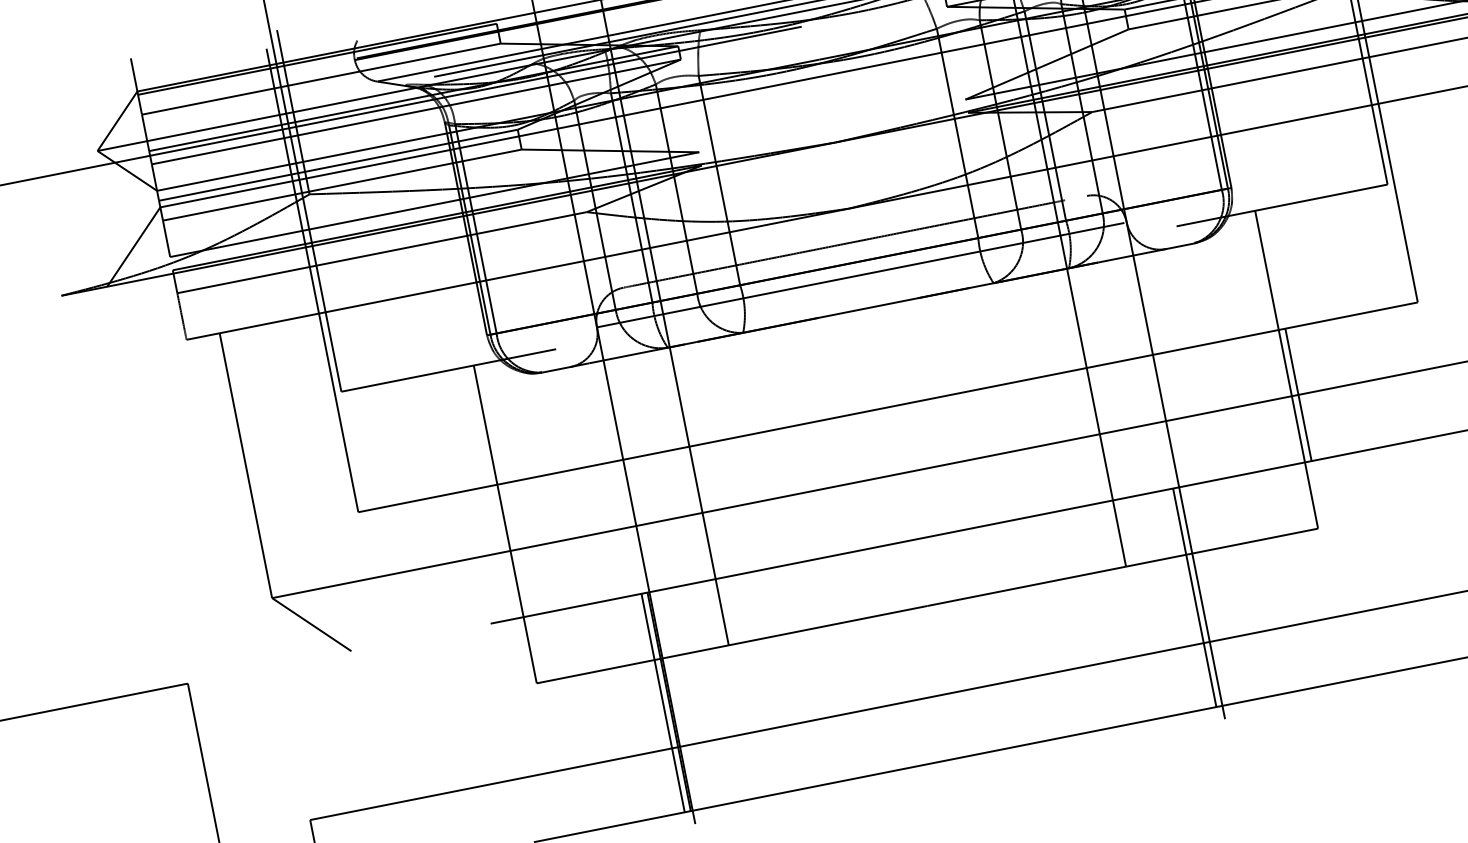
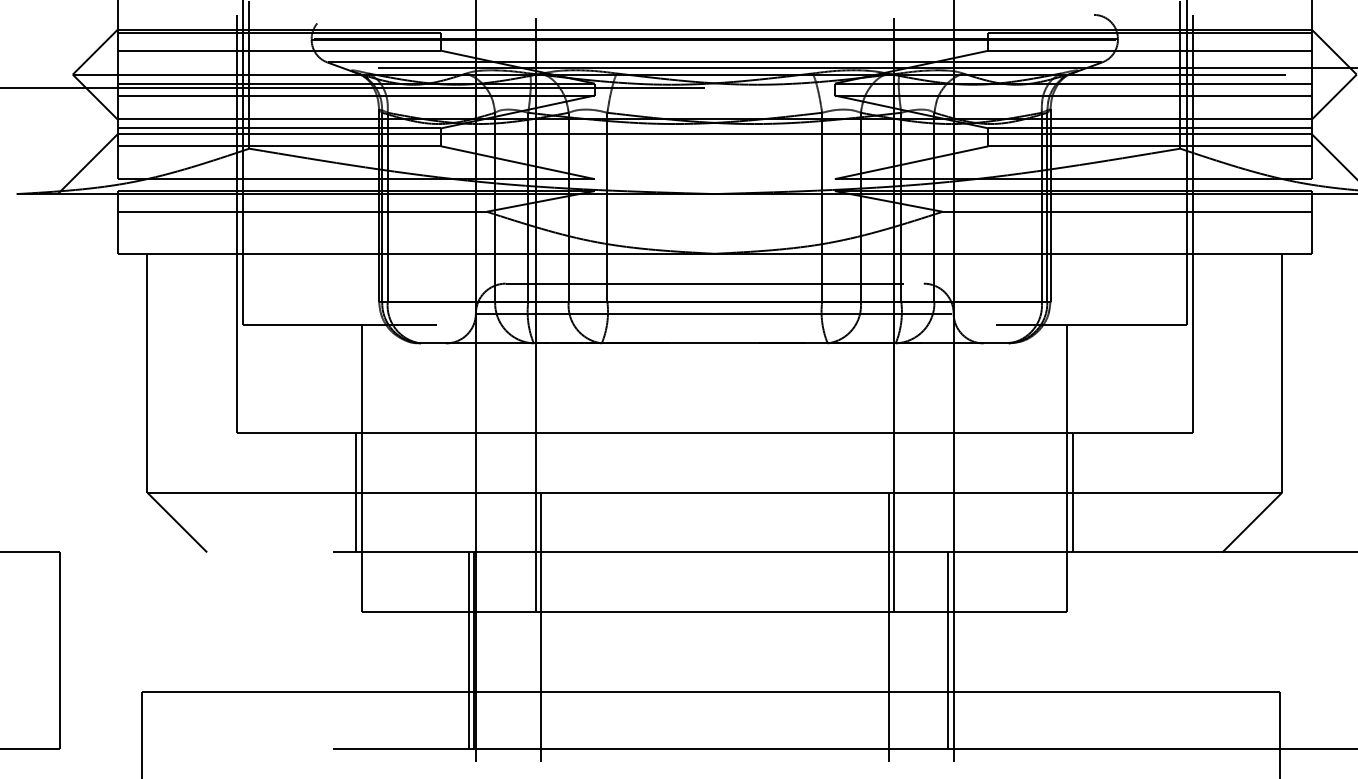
line: (503, 552) -> (356, 492), added
line: (1123, 583) -> (888, 626), added
line: (737, 660) -> (540, 626), added

